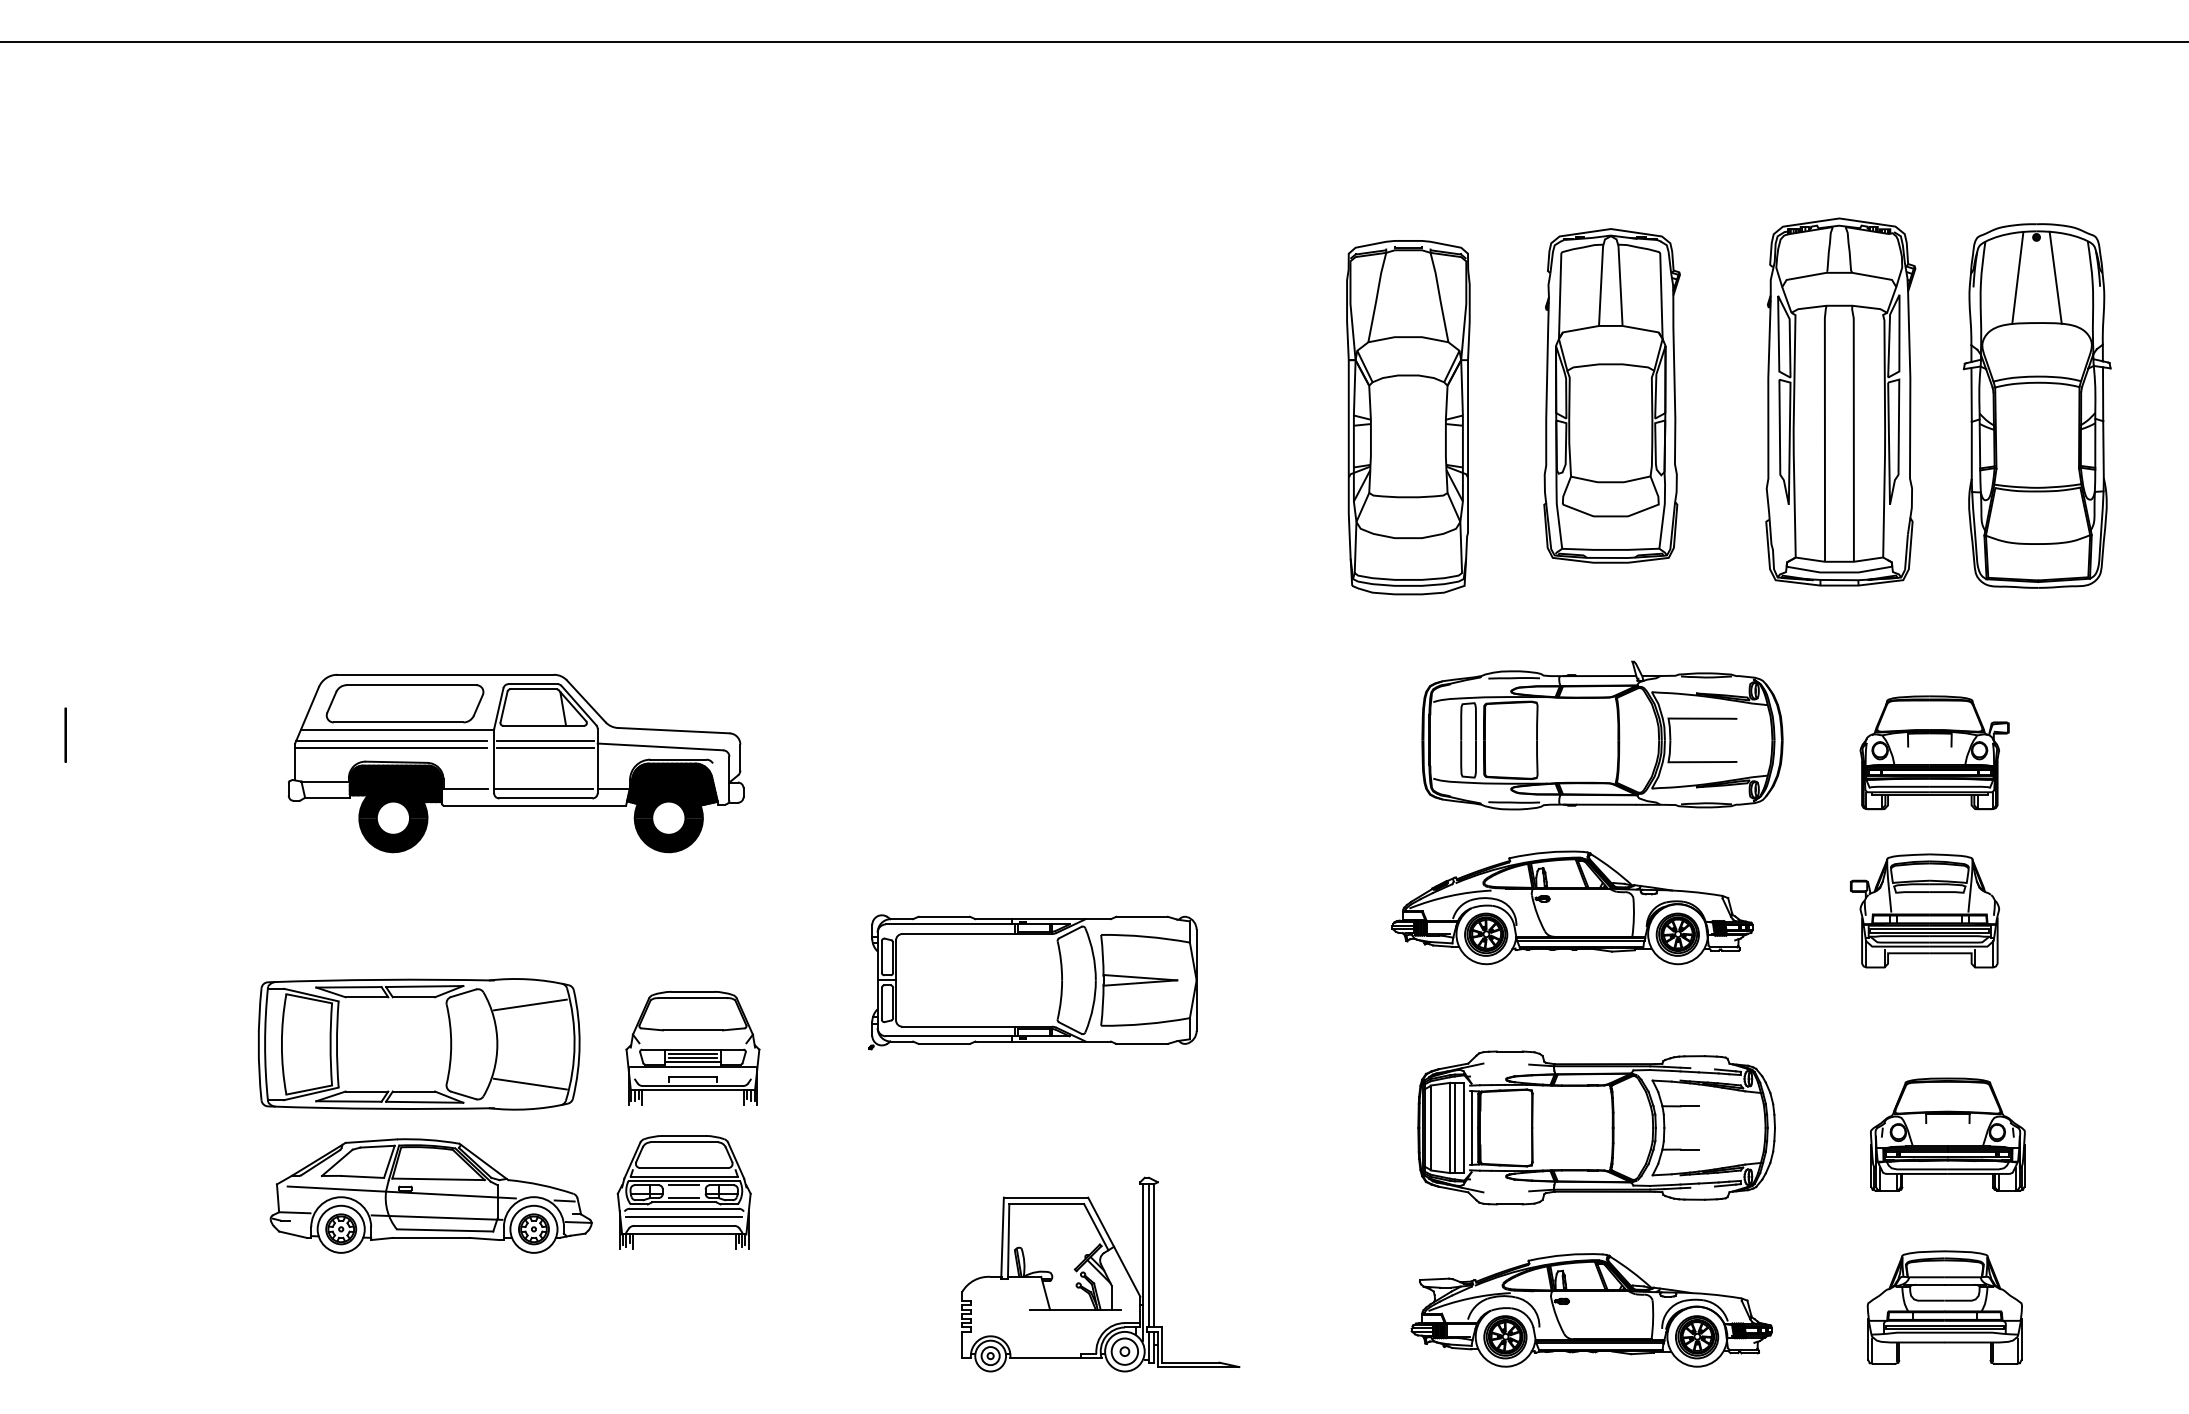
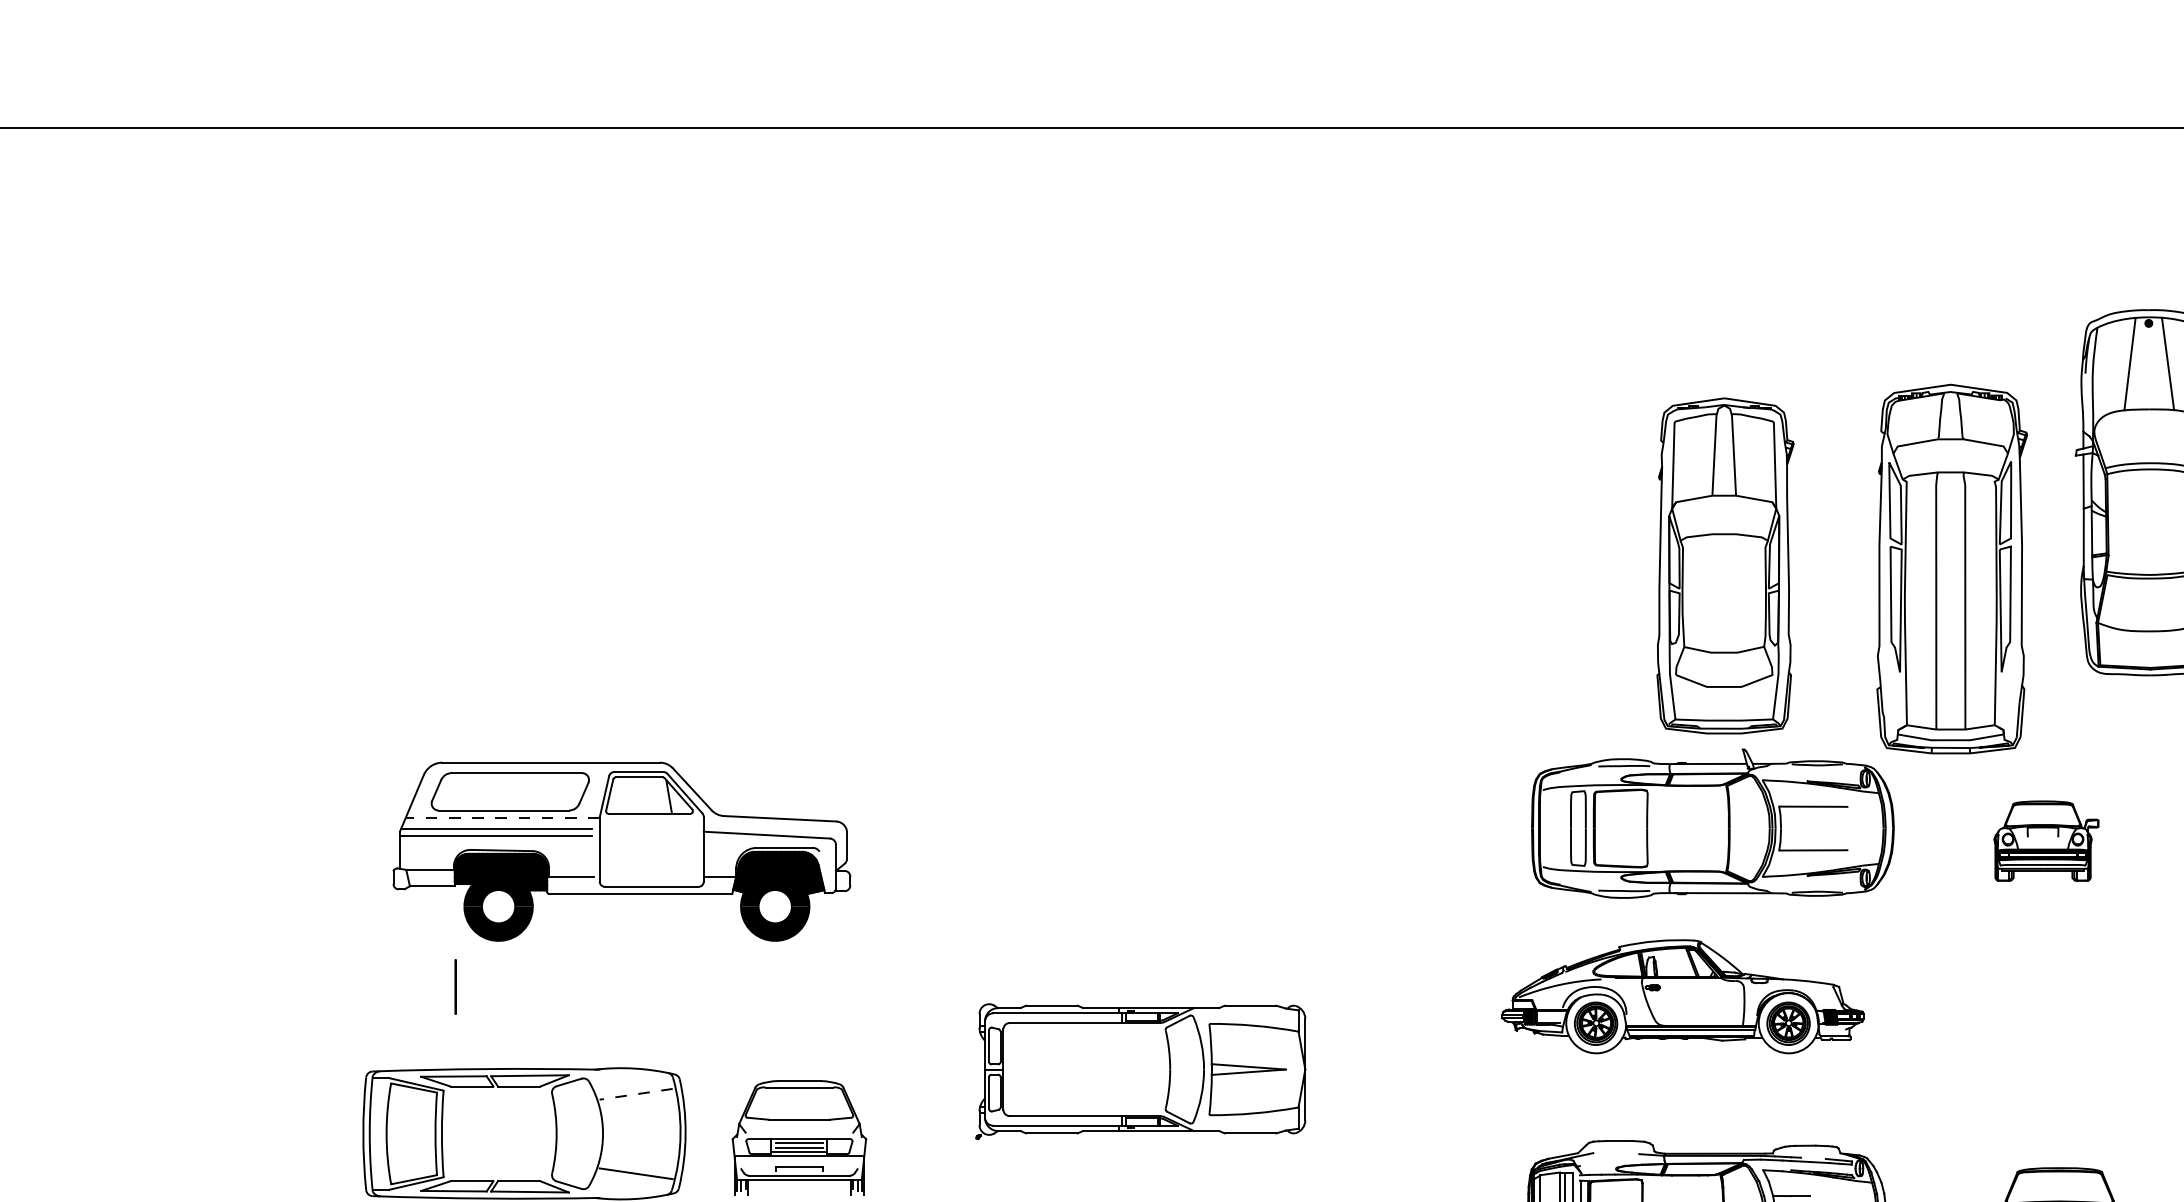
part: (1611, 395) -> (1724, 565), moved
part: (1840, 401) -> (1951, 568), moved
part: (1408, 417) -> (1518, 504), removed
line: (397, 729) -> (502, 817), solid -> dashed
line: (65, 734) -> (455, 986), moved
line: (545, 741) -> (651, 829), removed
line: (545, 747) -> (651, 835), removed
part: (1934, 752) -> (2046, 840), size x0.7
line: (543, 788) -> (649, 876), removed
part: (1925, 910) -> (2037, 999), removed
line: (530, 1004) -> (636, 1093), solid -> dashed

